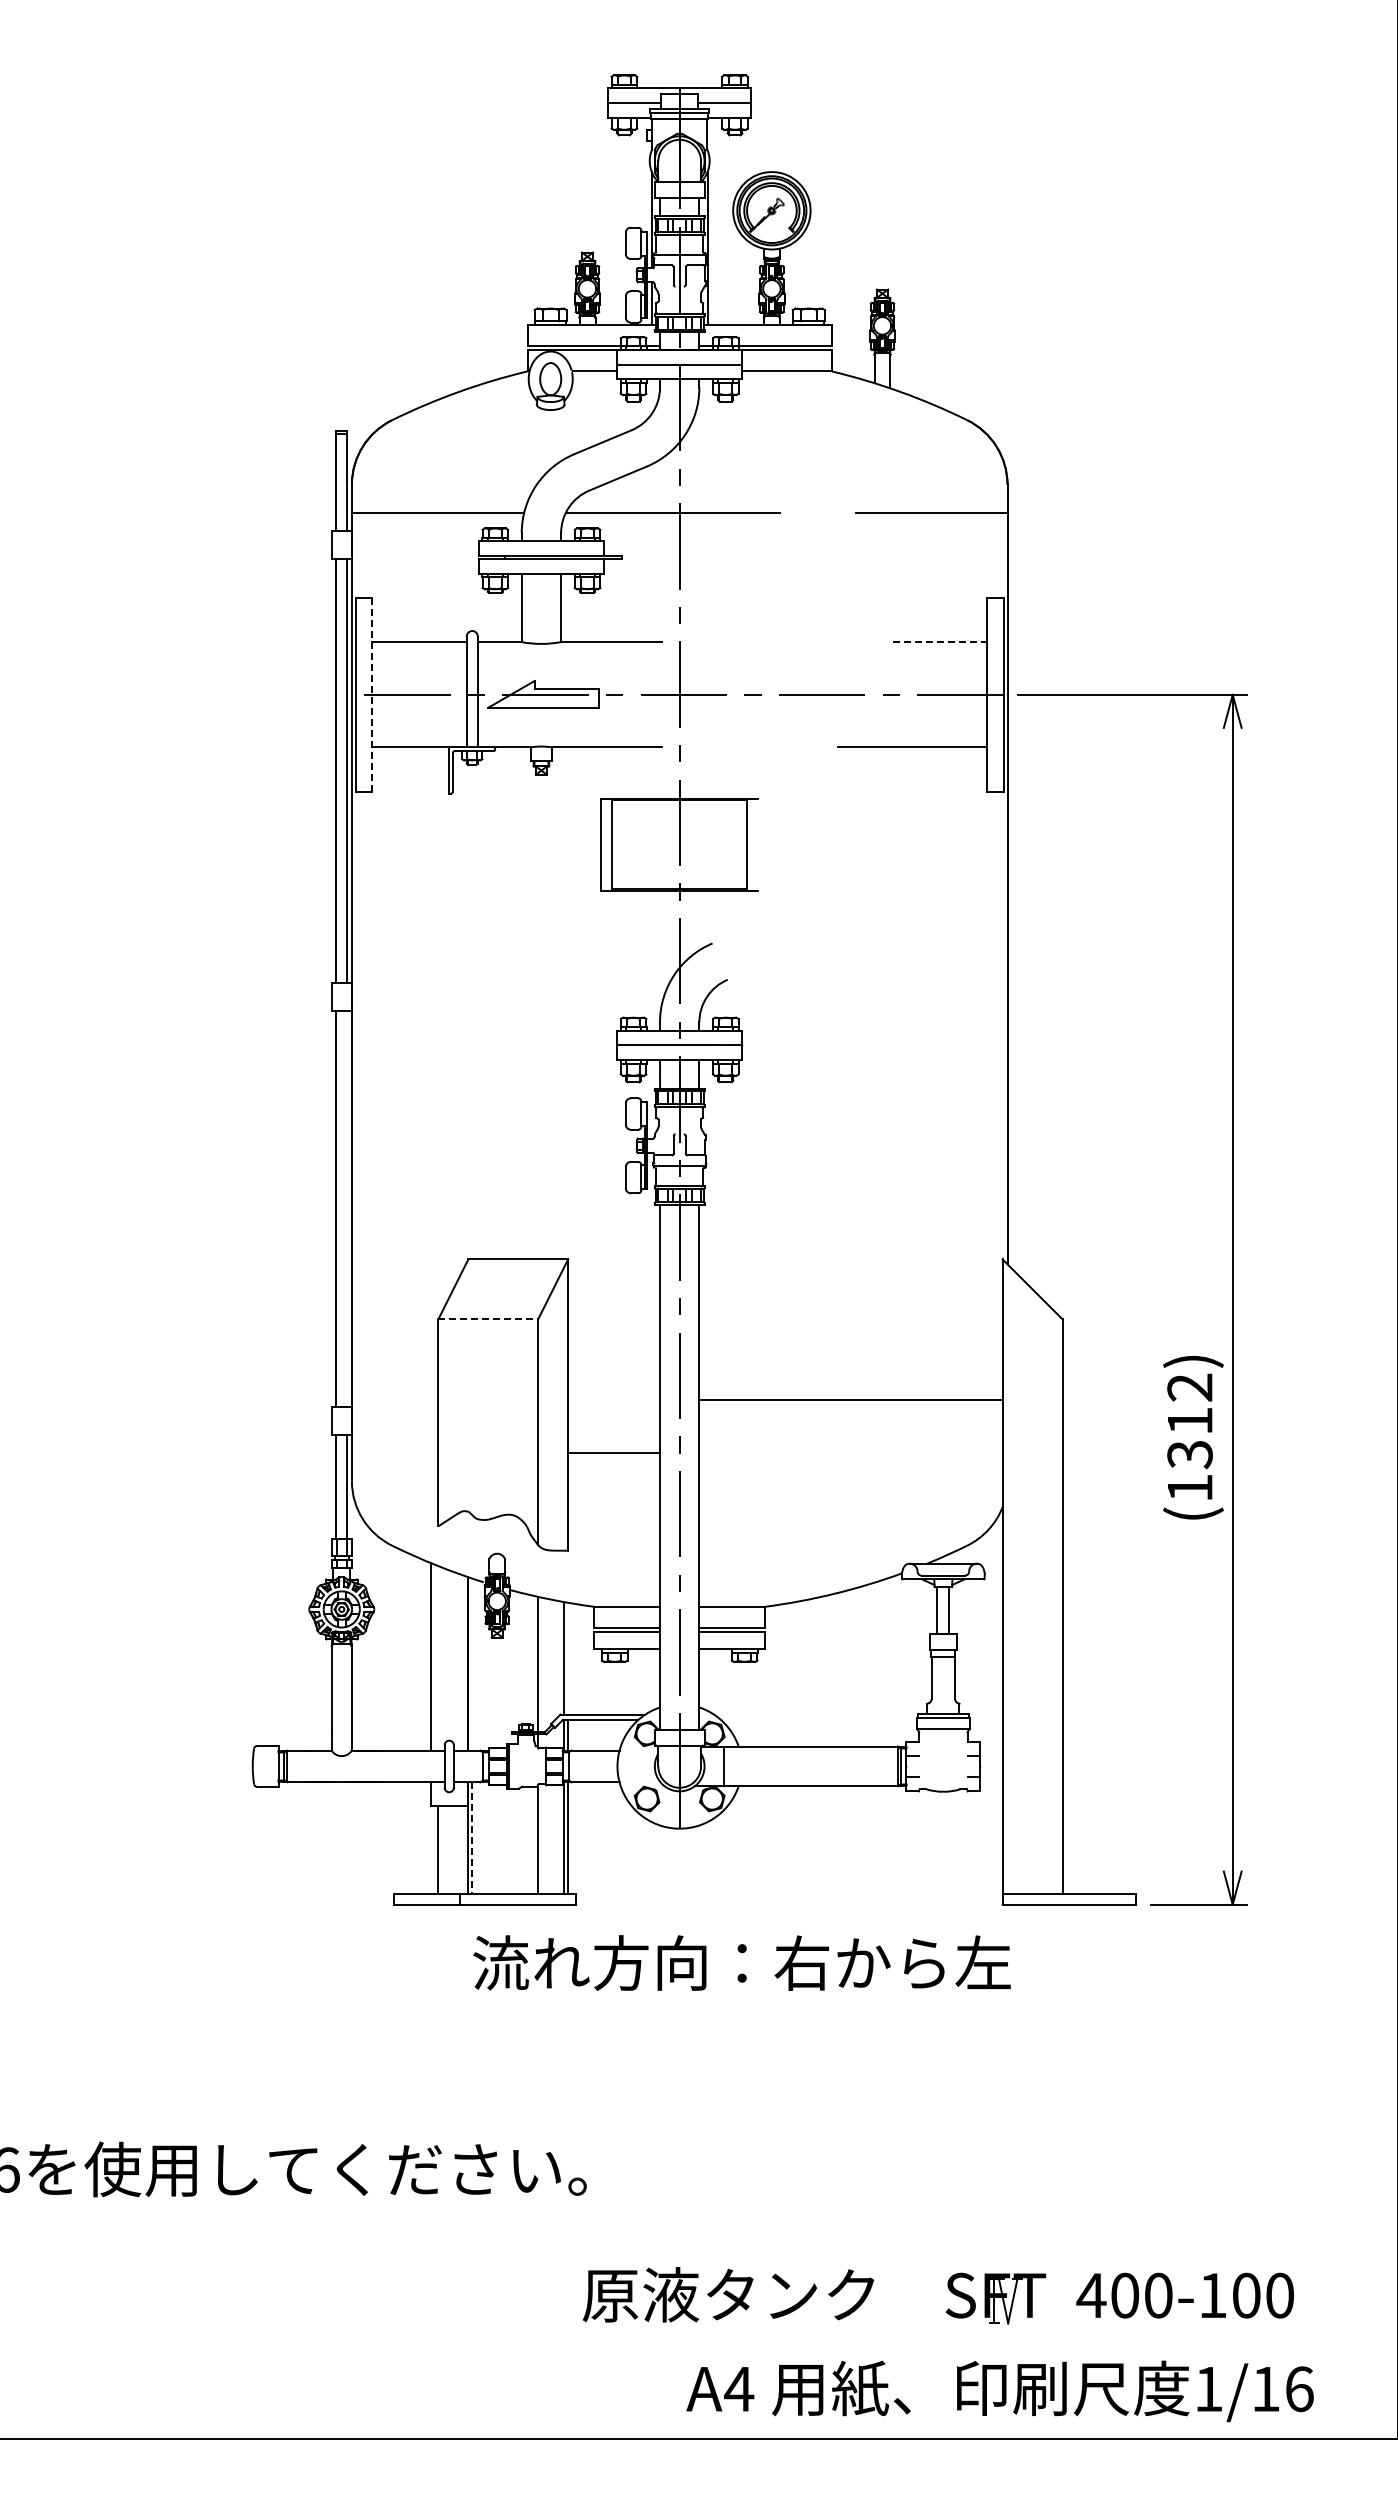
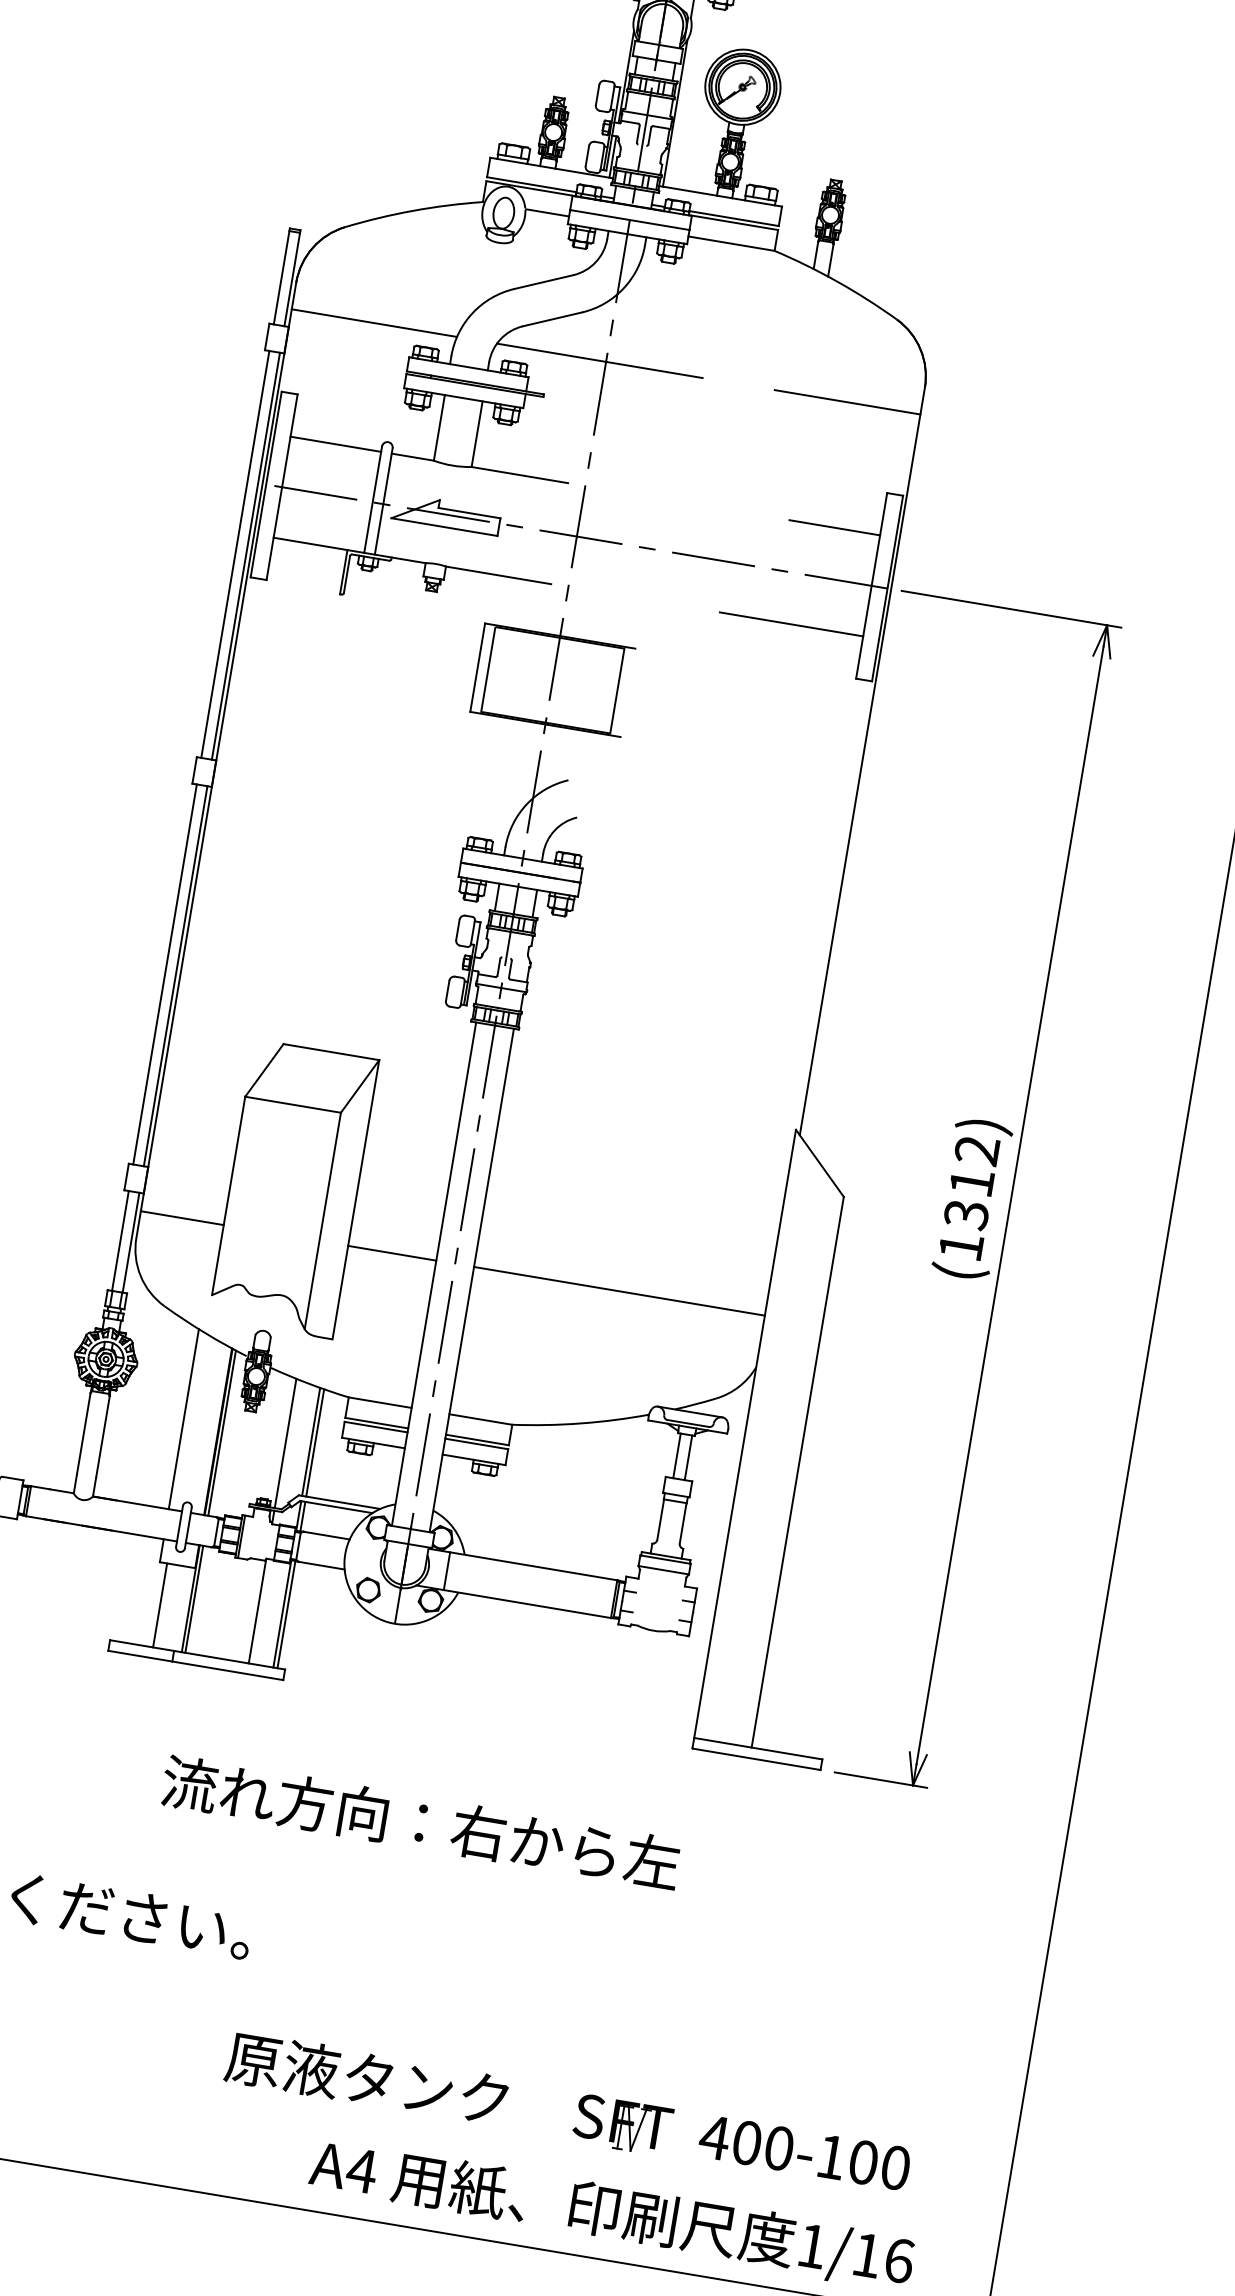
line: (940, 642) -> (835, 528), dashed -> solid
line: (372, 694) -> (282, 486), dashed -> solid
line: (347, 1208) -> (175, 975), added
line: (488, 1319) -> (293, 1104), dashed -> solid
line: (850, 1400) -> (618, 1291), moved
text: (1193, 1437) -> (972, 1198), moved
line: (394, 1453) -> (181, 1218), added
line: (568, 1658) -> (315, 1442), added
line: (472, 1664) -> (222, 1433), added
line: (472, 1837) -> (194, 1599), dashed -> solid
text: (741, 1962) -> (420, 1822), moved

